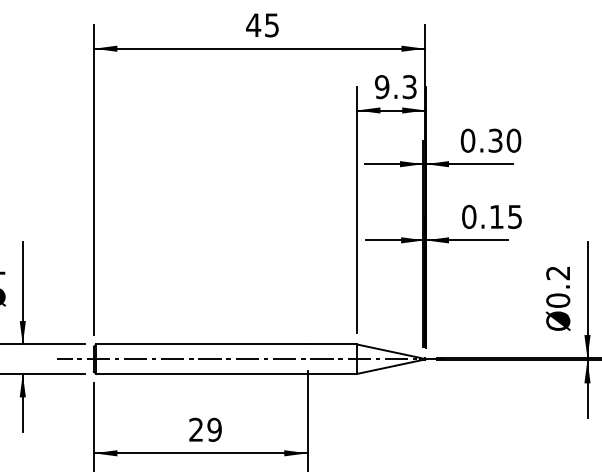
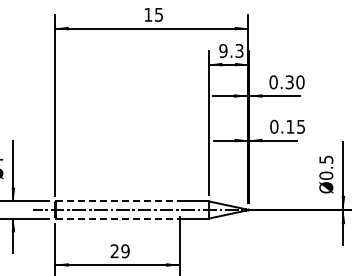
text: (252, 24) -> (147, 14), 45 -> 15
text: (558, 272) -> (326, 159), Ø0.2 -> Ø0.5
line: (202, 344) -> (118, 201), solid -> dashed
line: (202, 373) -> (118, 218), solid -> dashed

